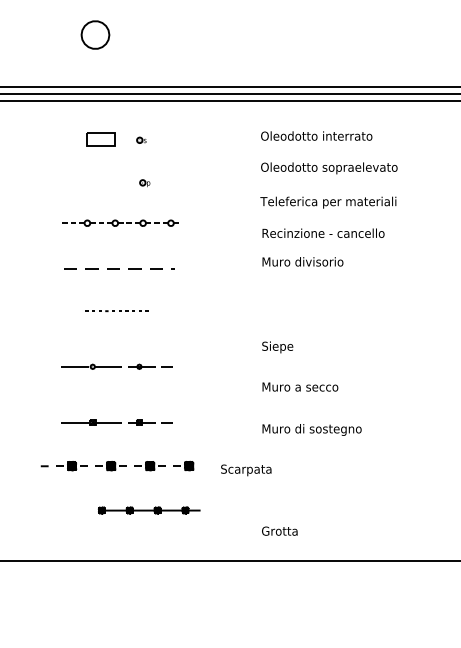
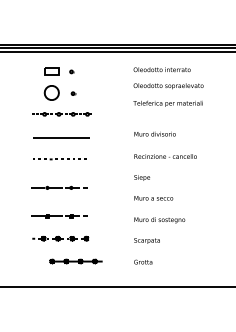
part: (94, 34) -> (51, 92), moved
text: (323, 233) -> (165, 156), moved
line: (120, 268) -> (61, 137), dashed -> solid
part: (116, 311) -> (59, 159), size x1.67
part: (118, 465) -> (60, 238), size x0.71
text: (245, 469) -> (146, 240), moved
text: (280, 529) -> (143, 261), moved

